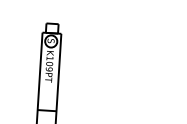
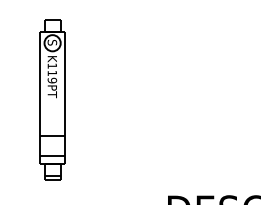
text: (49, 64) -> (52, 73), K109PT -> K119PT

